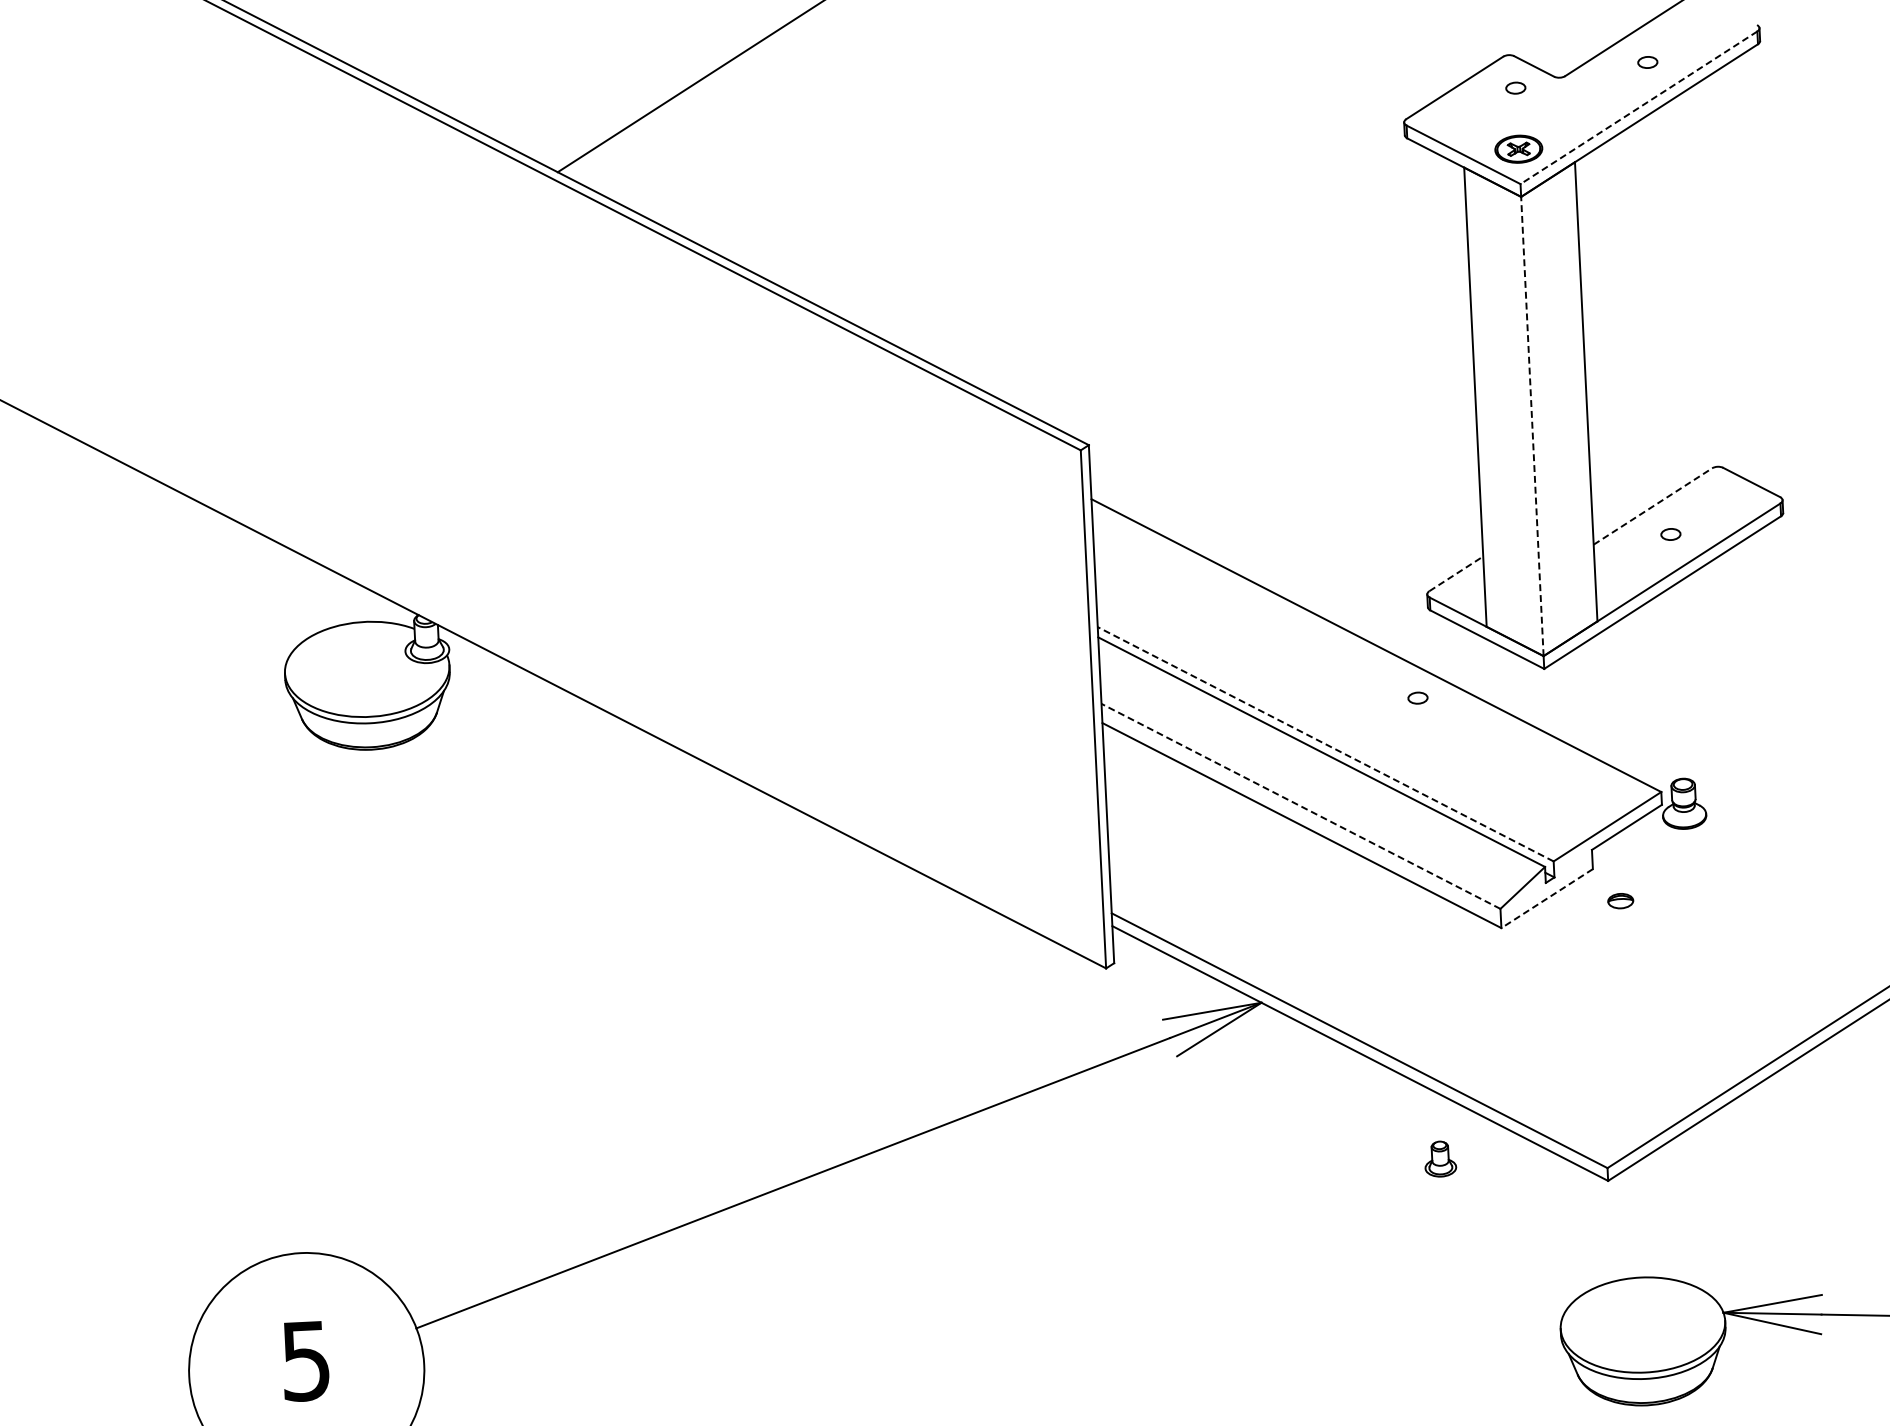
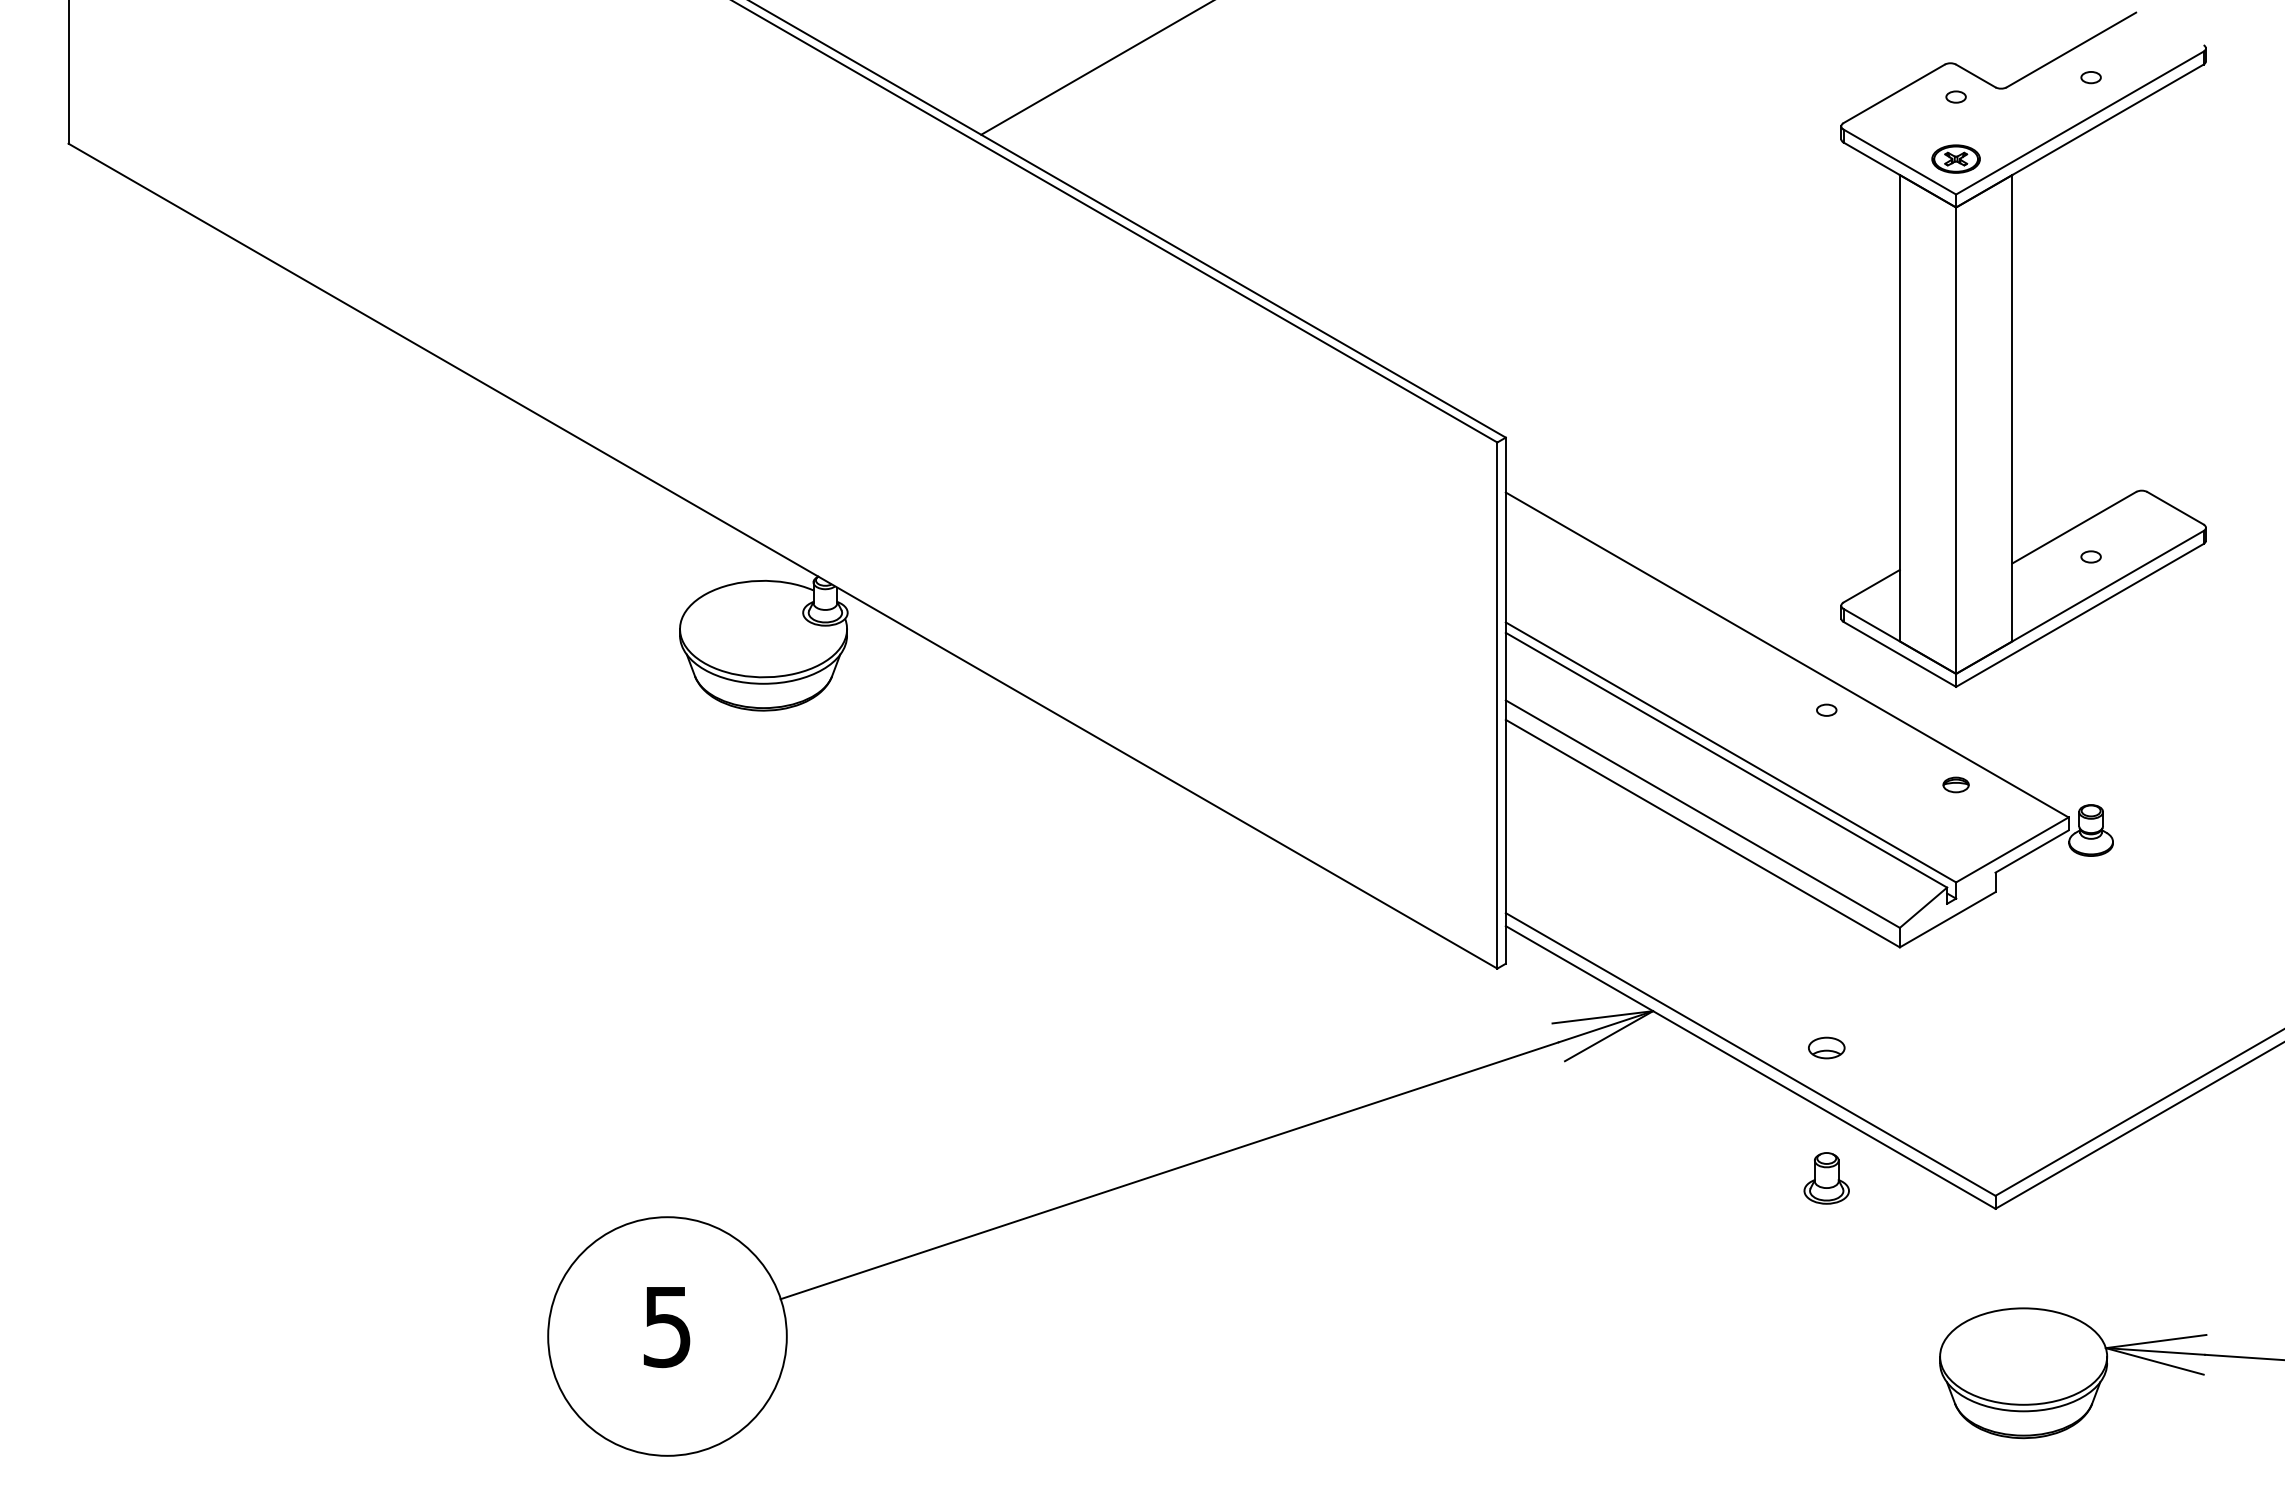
line: (1638, 108) -> (2079, 123), dashed -> solid
line: (1532, 426) -> (1956, 440), dashed -> solid
line: (1653, 506) -> (2074, 527), dashed -> solid
line: (1457, 573) -> (1872, 585), dashed -> solid
line: (1325, 744) -> (1730, 752), dashed -> solid
line: (1300, 806) -> (1702, 814), dashed -> solid
line: (1547, 899) -> (1947, 920), dashed -> solid
part: (1620, 900) -> (1955, 784), moved
part: (1433, 1030) -> (1826, 1047), added
part: (1440, 1159) -> (1826, 1178), size x1.43

